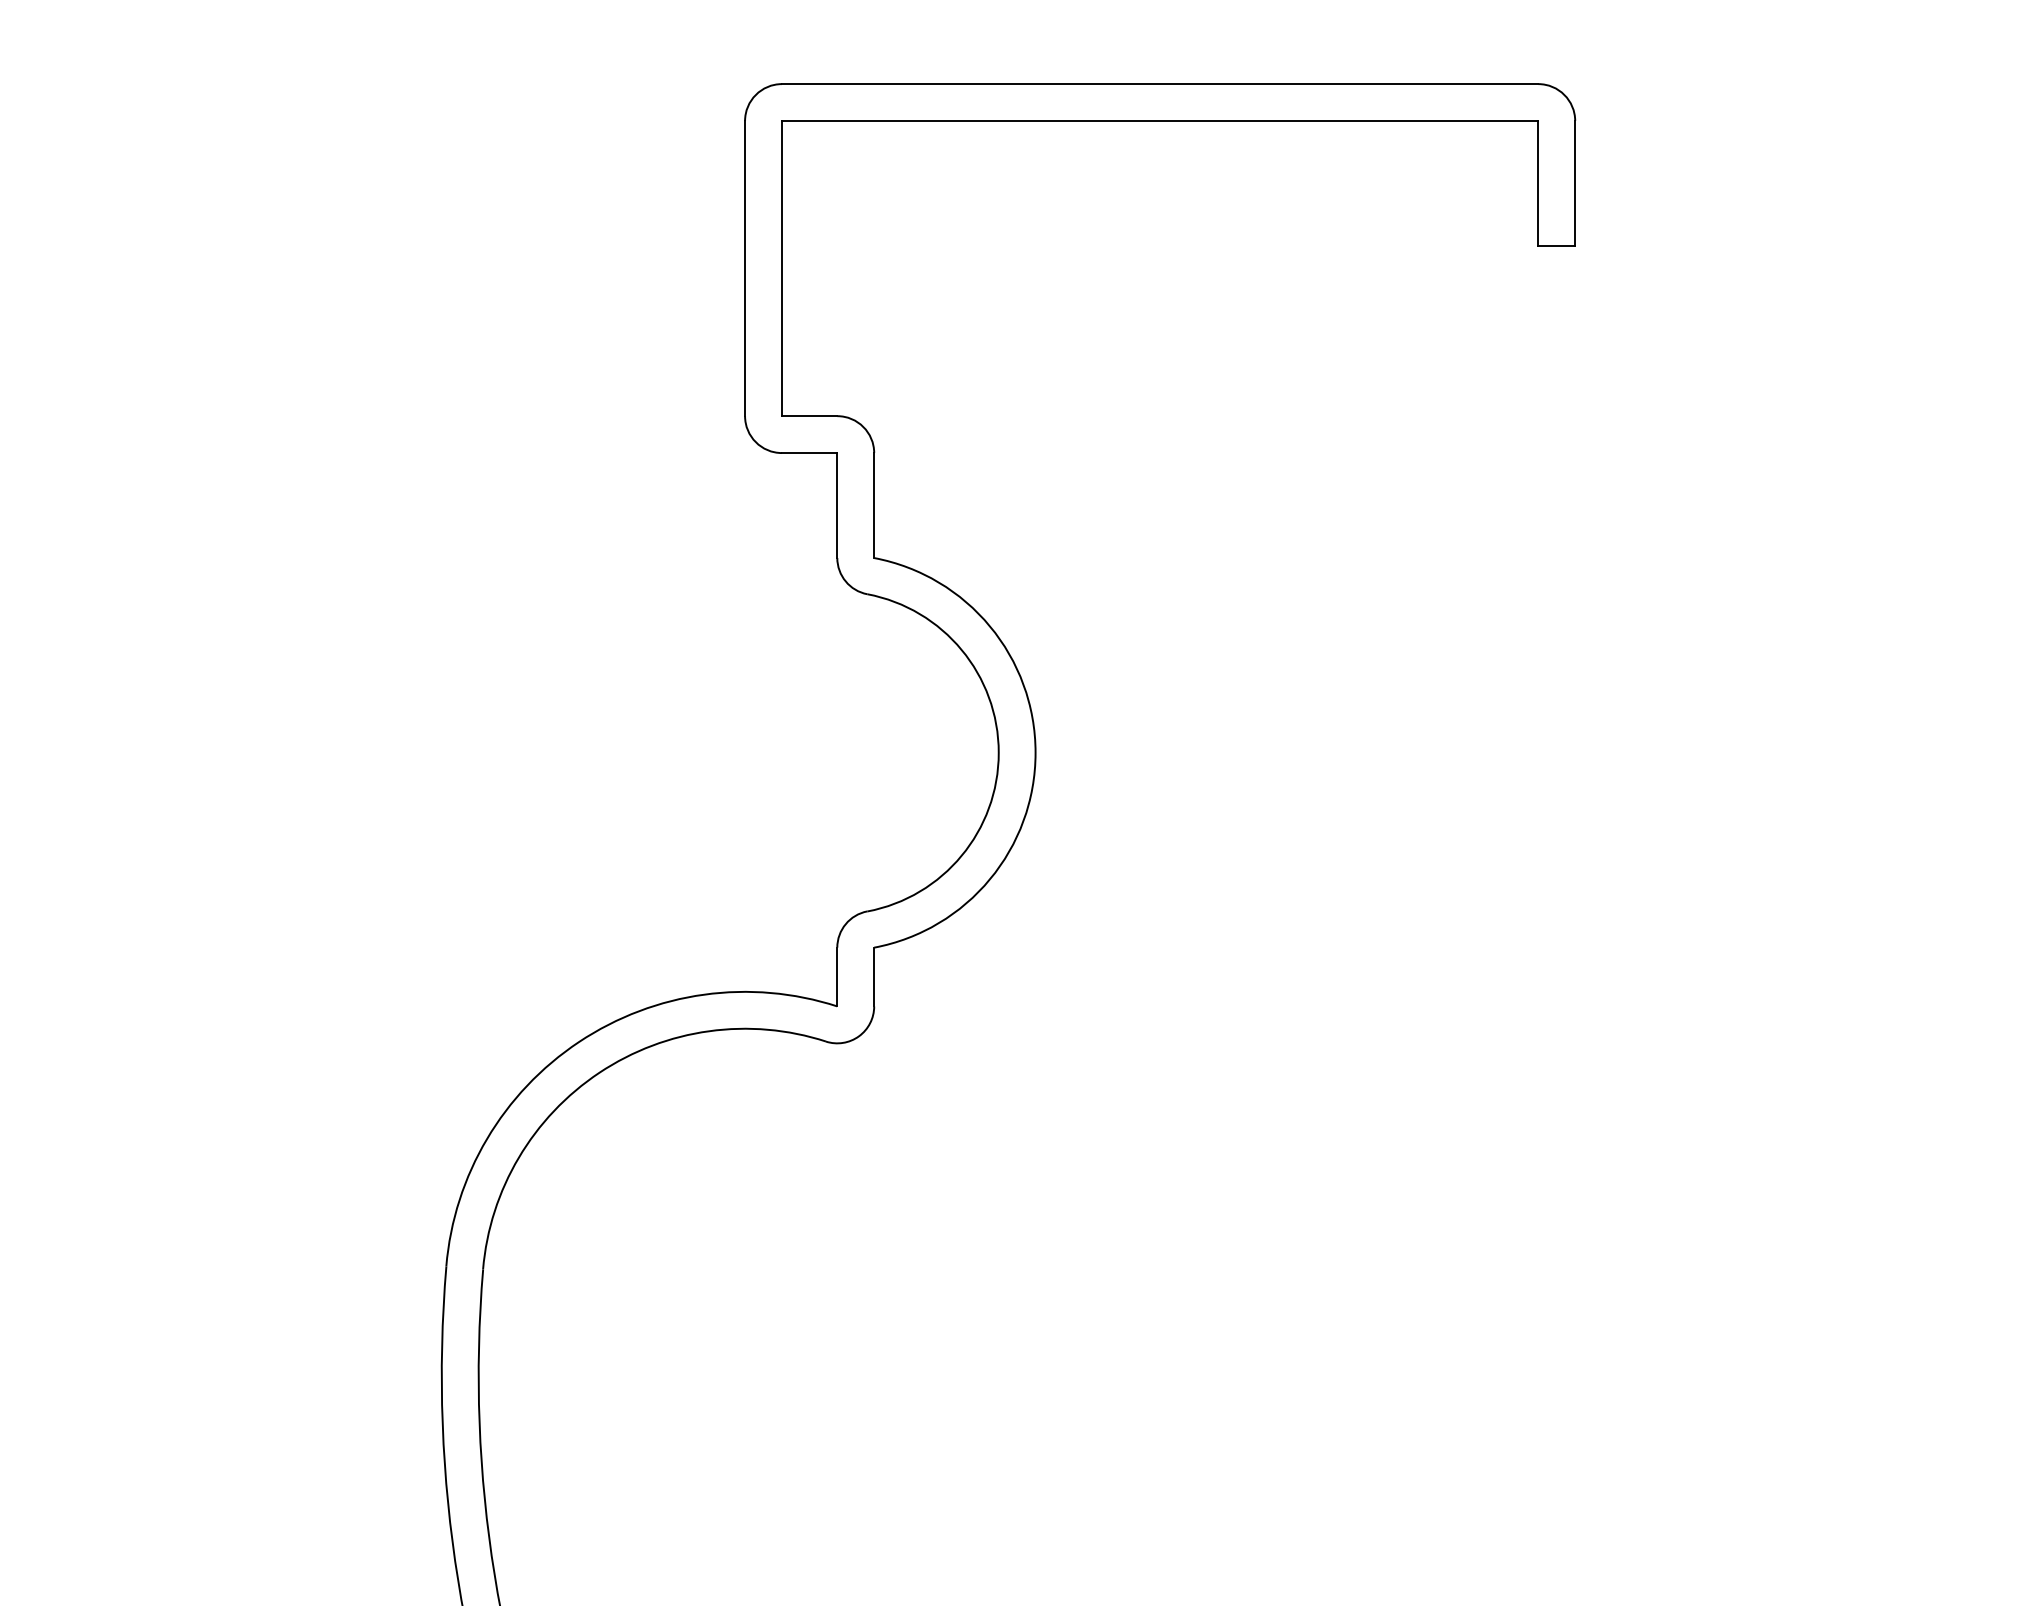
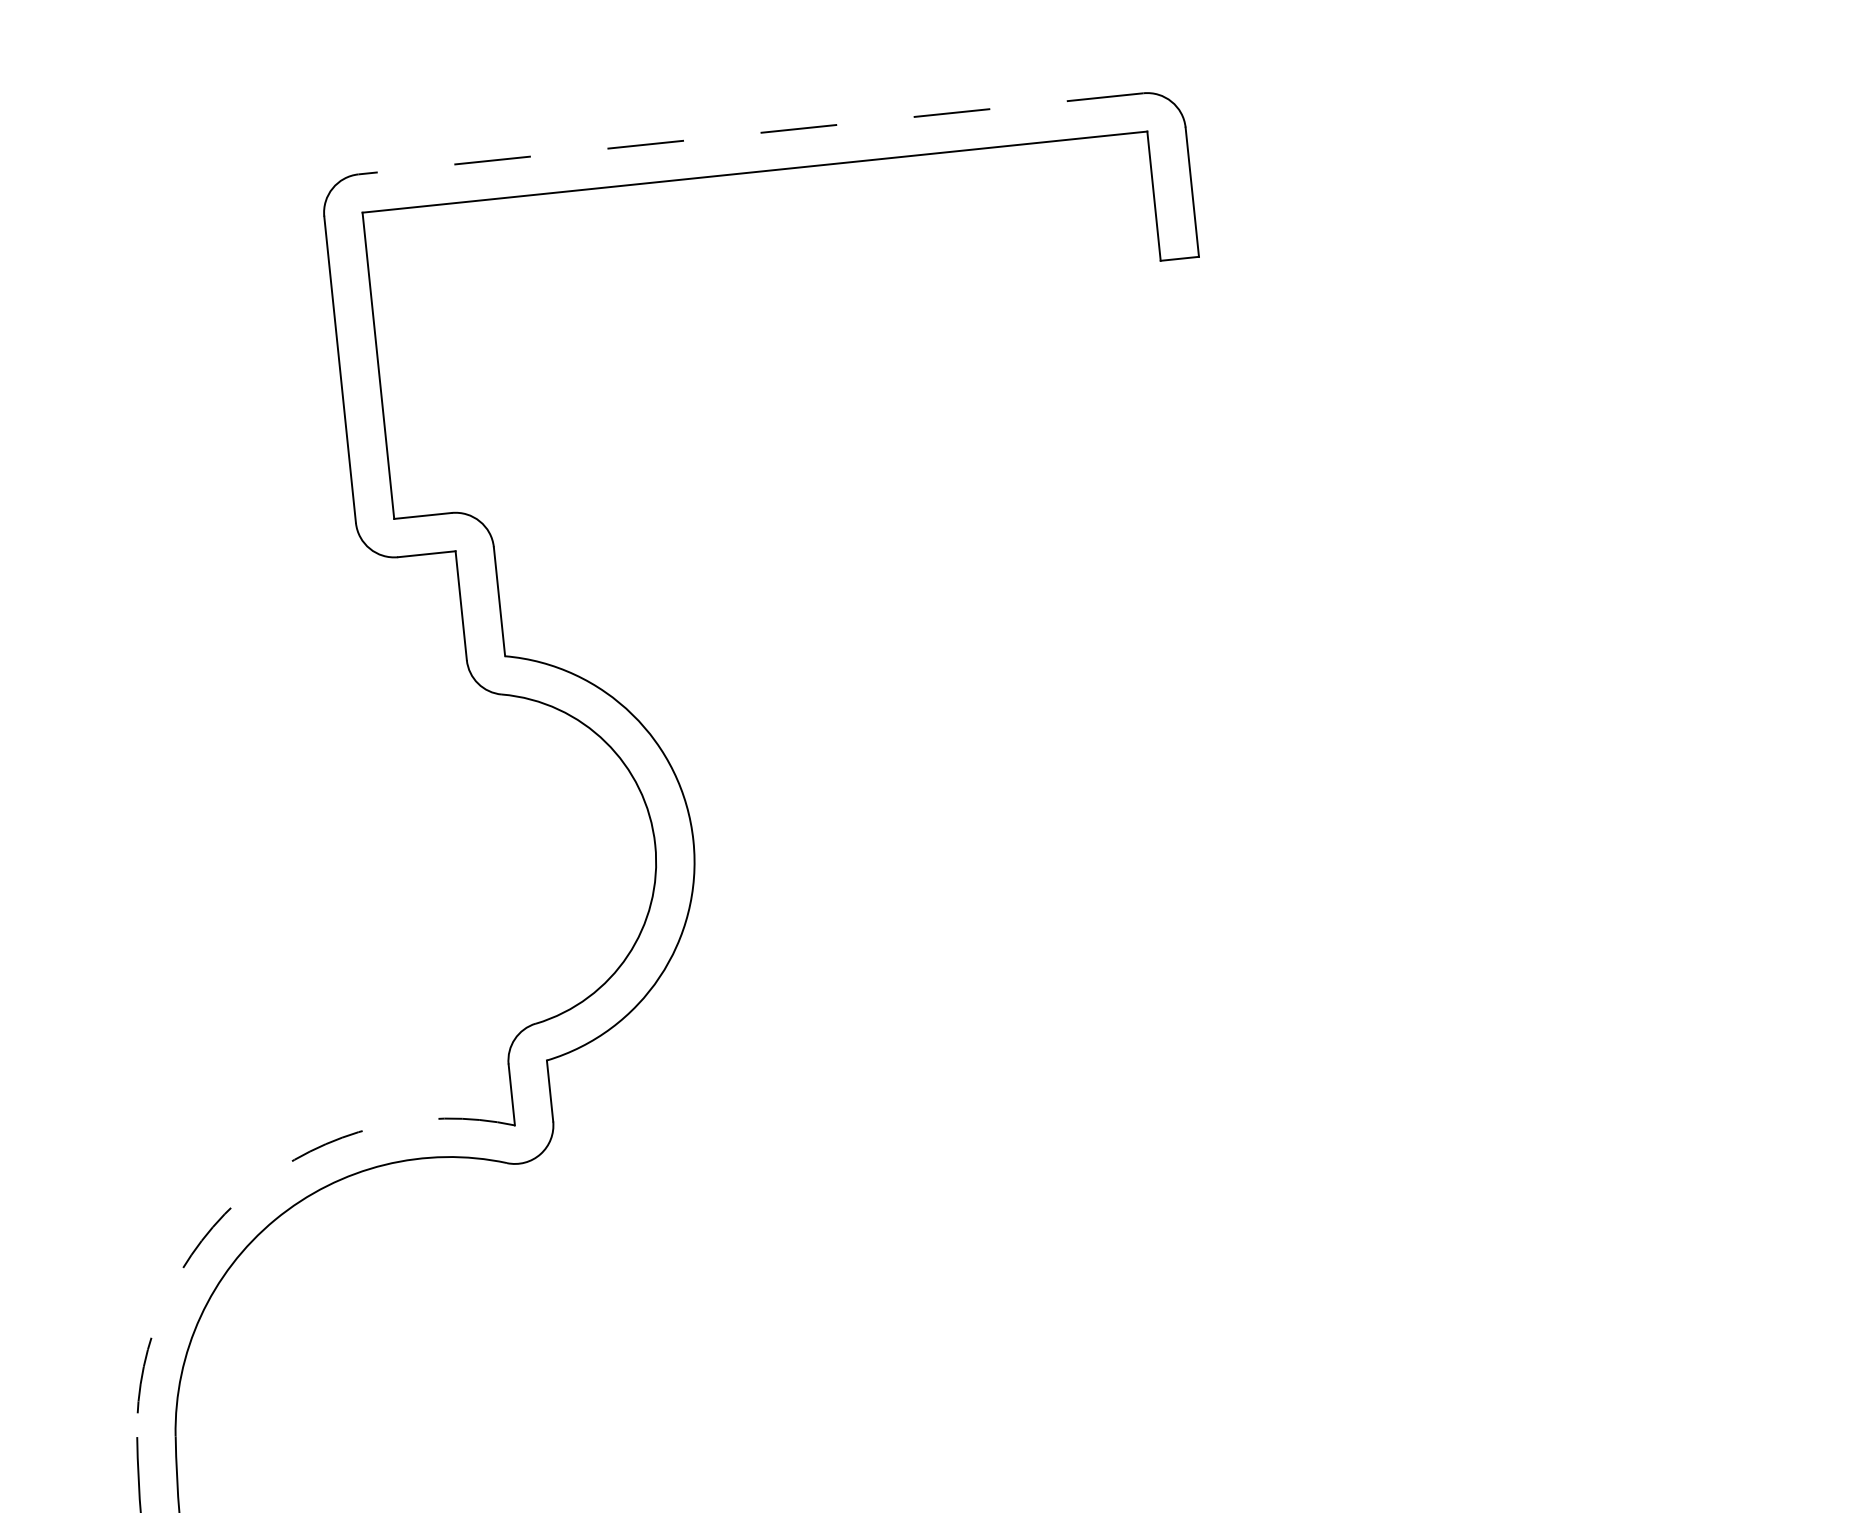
line: (1159, 84) -> (750, 134), solid -> dashed
arc: (579, 1042) -> (251, 1190), solid -> dashed

